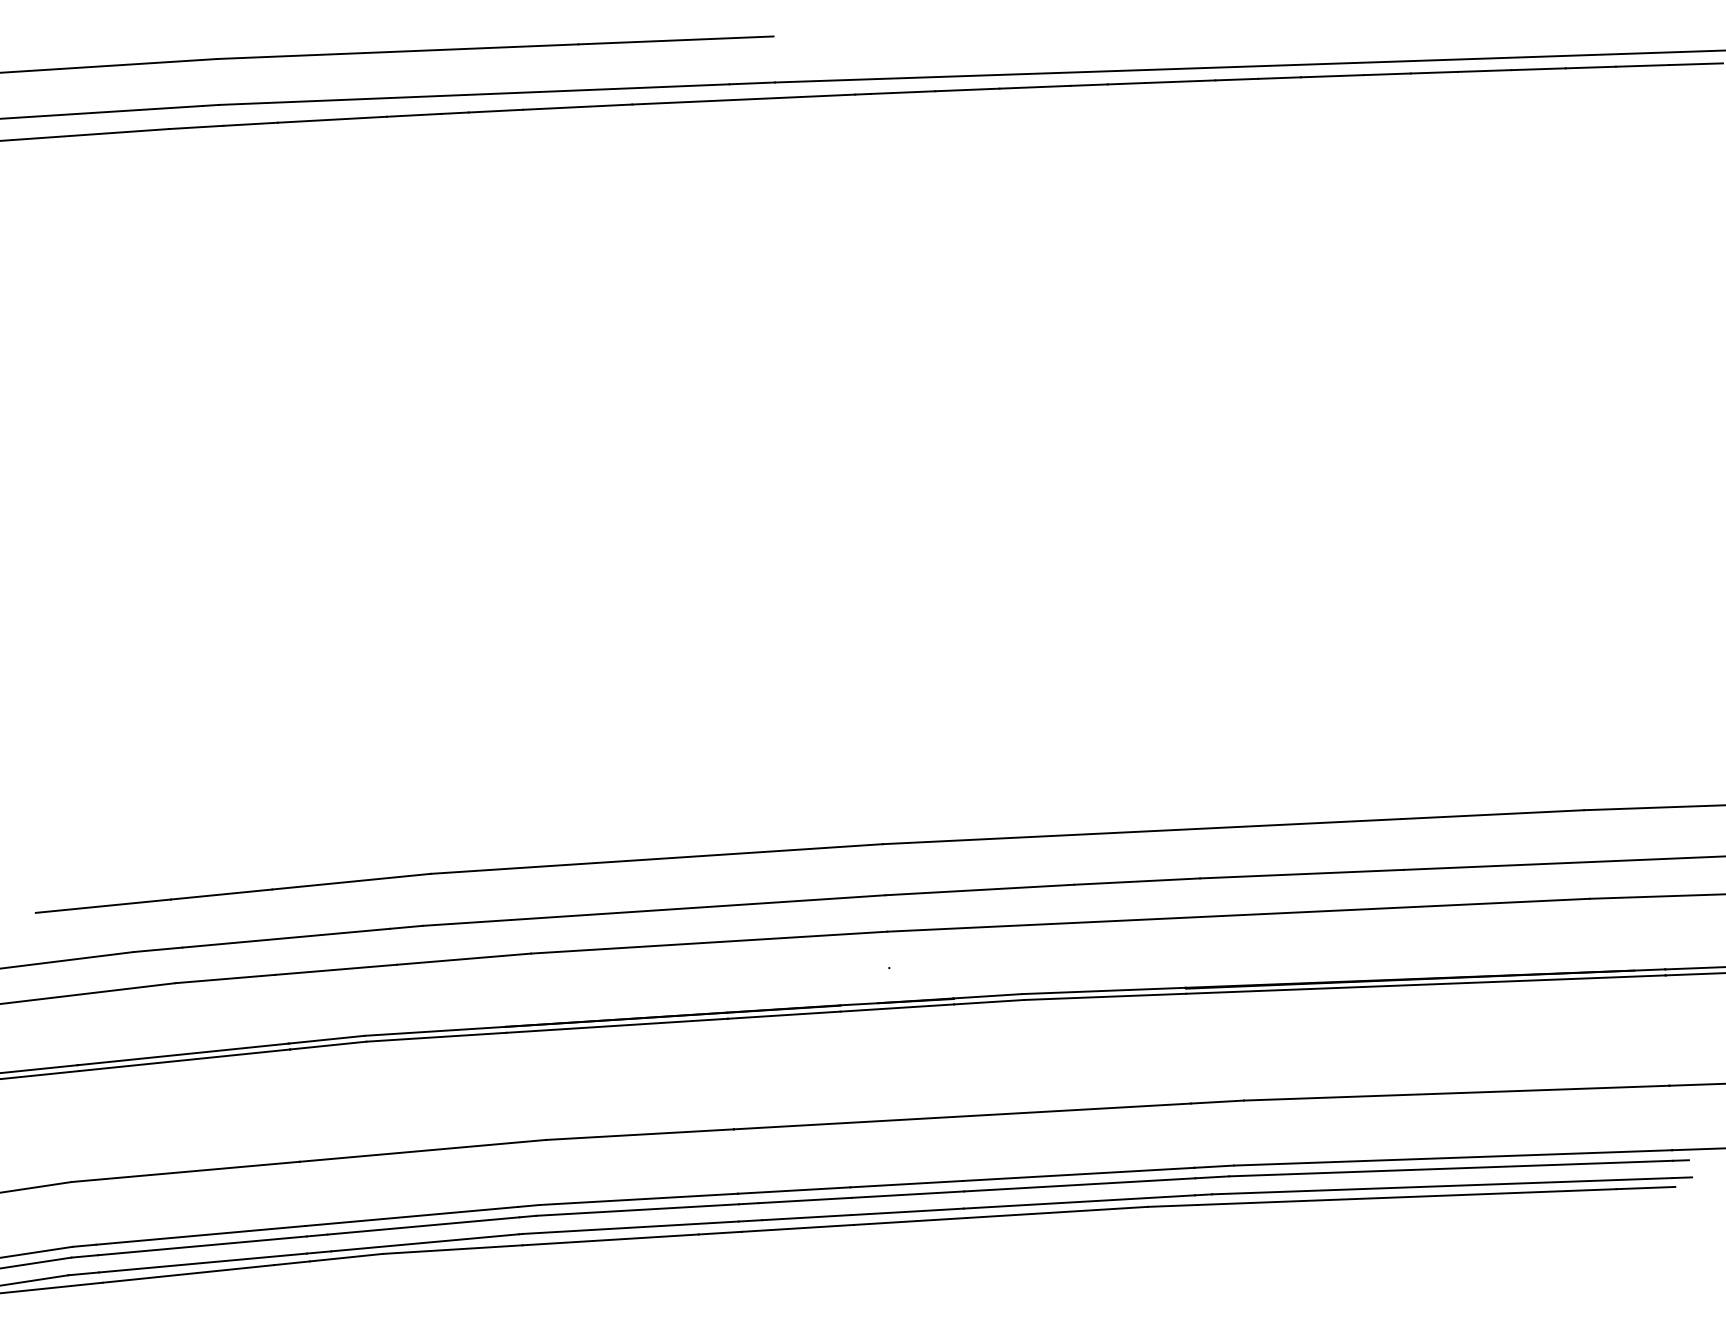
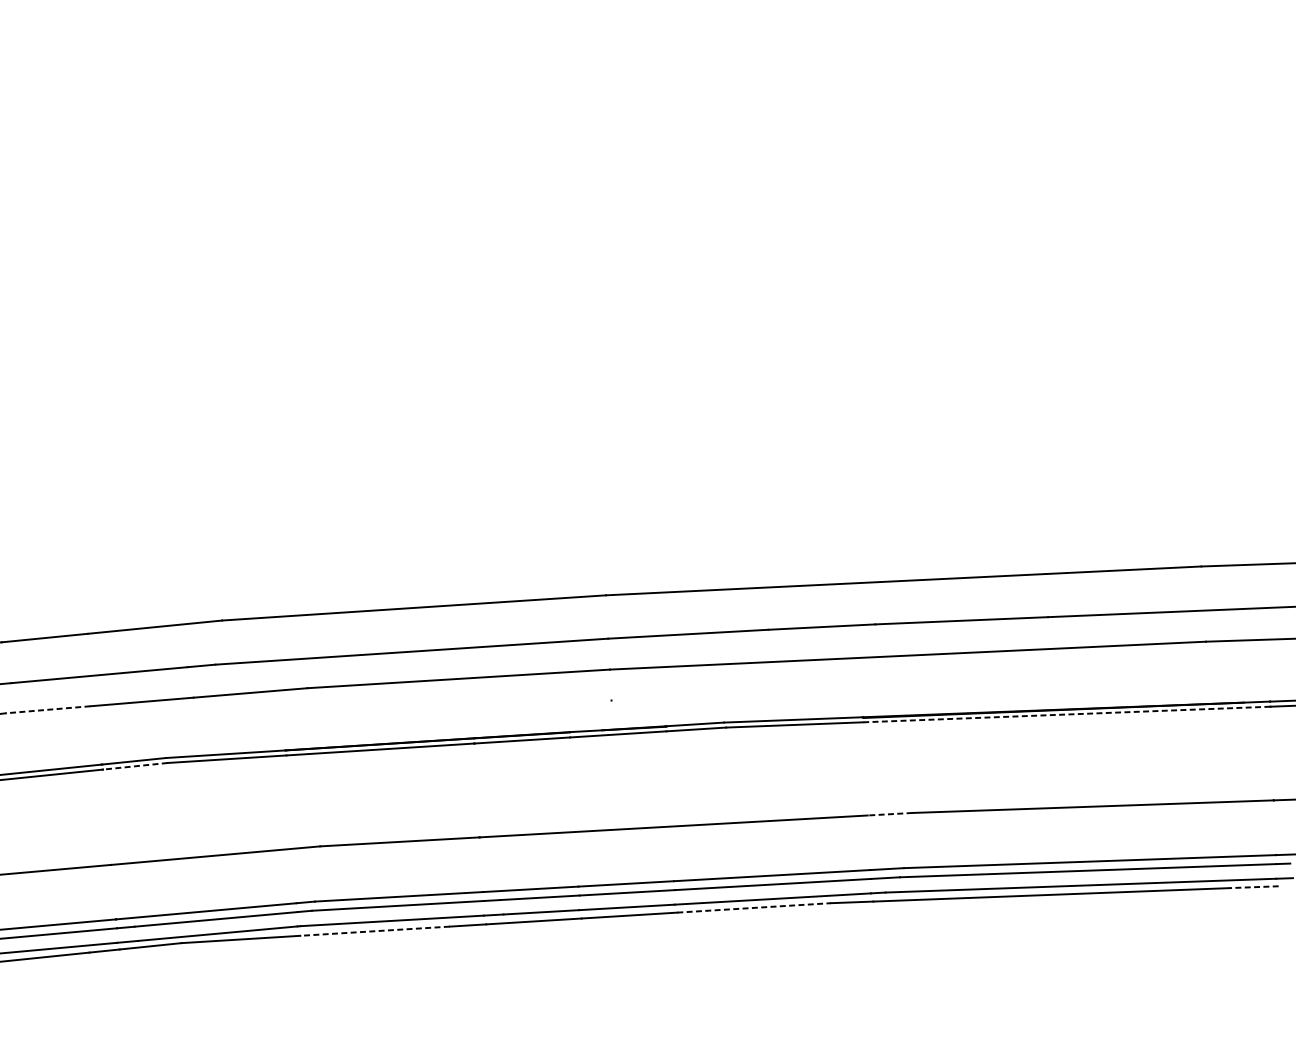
line: (224, 979) -> (47, 710), solid -> dashed
line: (1425, 984) -> (1066, 714), solid -> dashed
line: (327, 1045) -> (134, 766), solid -> dashed
line: (1217, 1102) -> (890, 814), solid -> dashed
line: (1645, 1188) -> (1253, 887), solid -> dashed
line: (1057, 1212) -> (754, 907), solid -> dashed
line: (610, 1239) -> (374, 930), solid -> dashed

